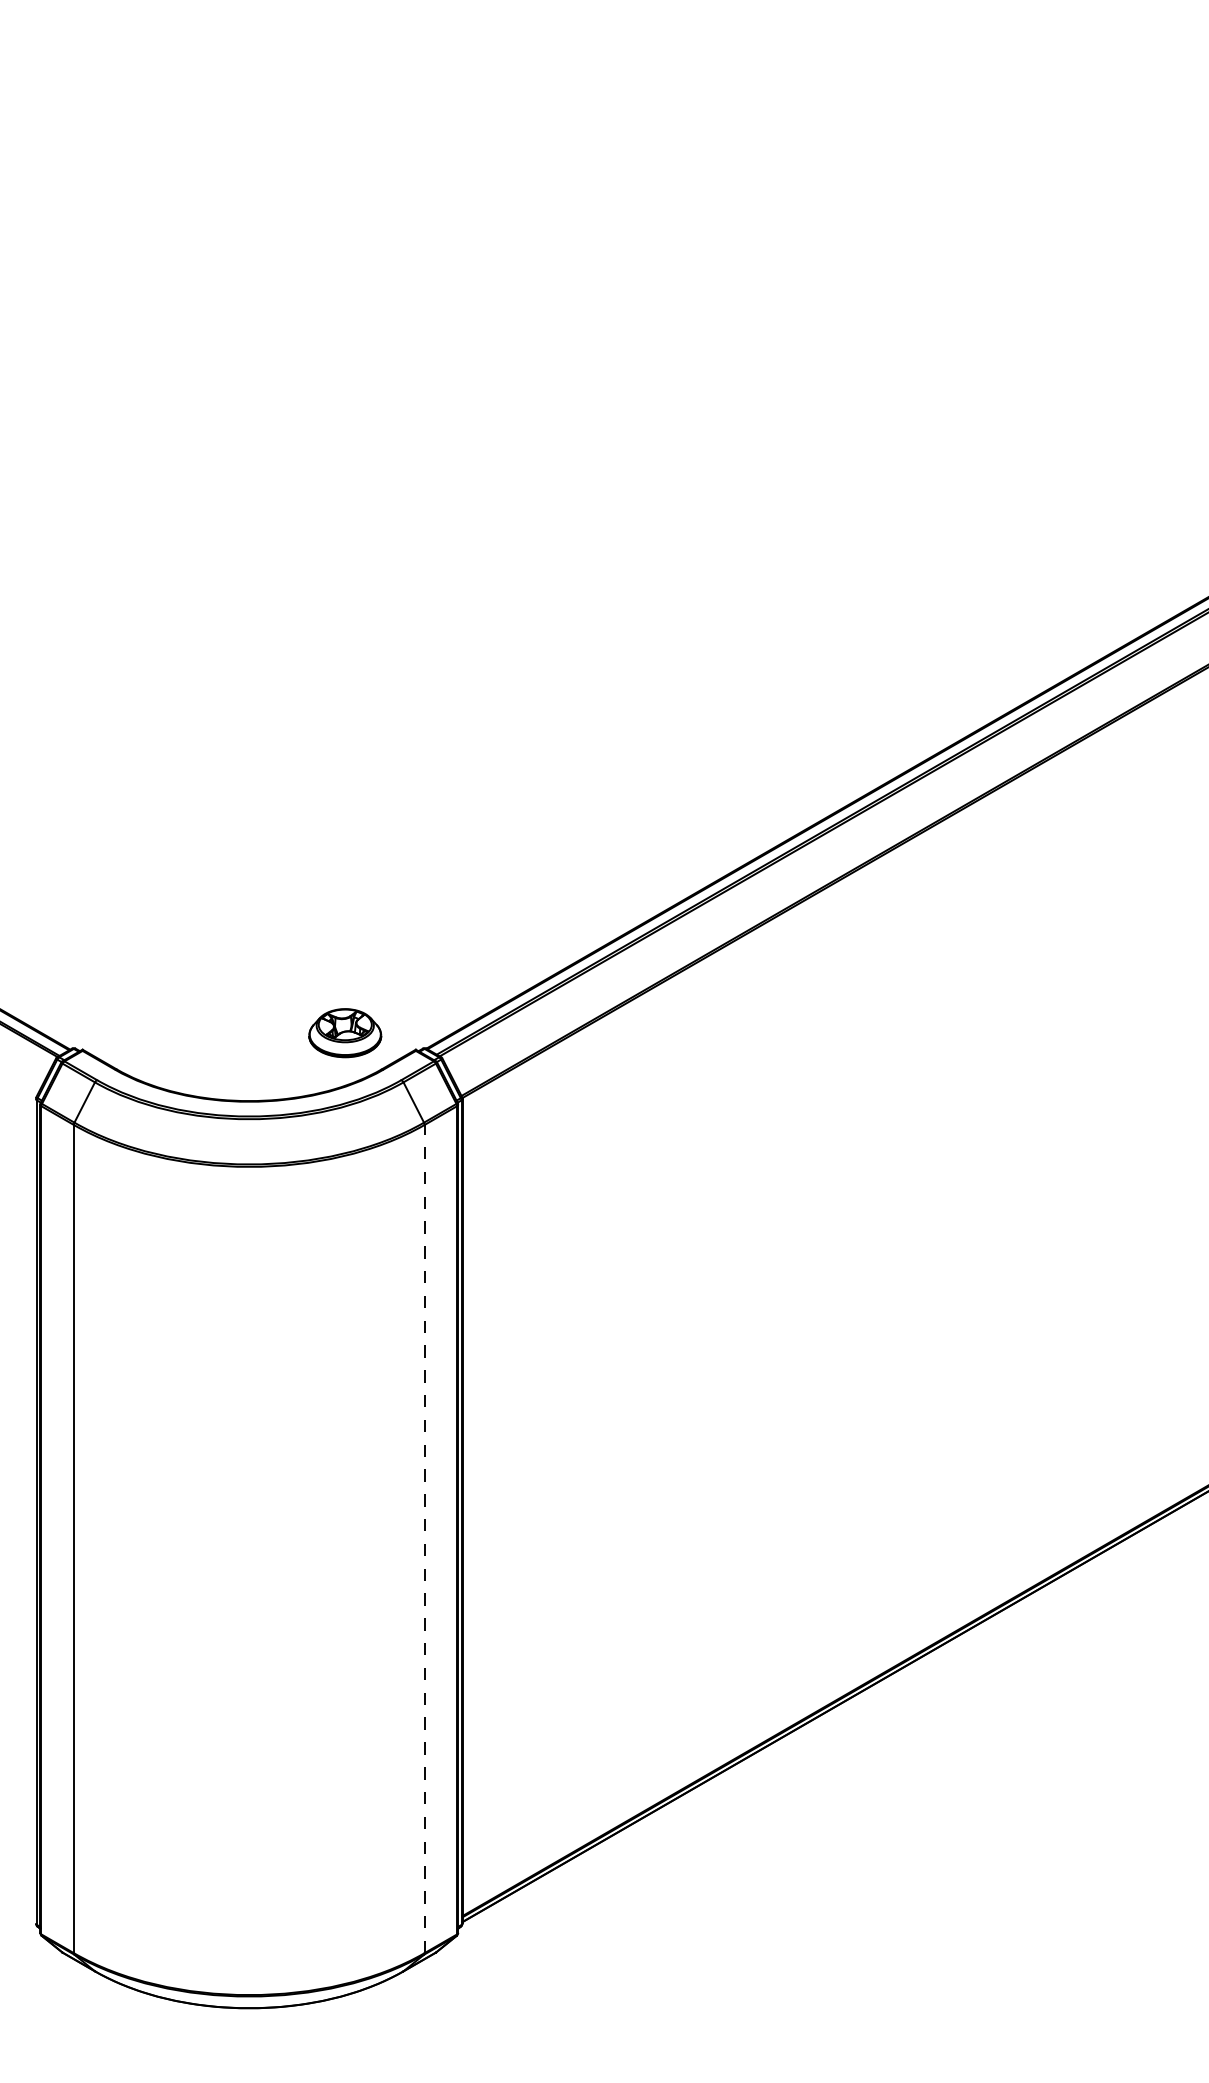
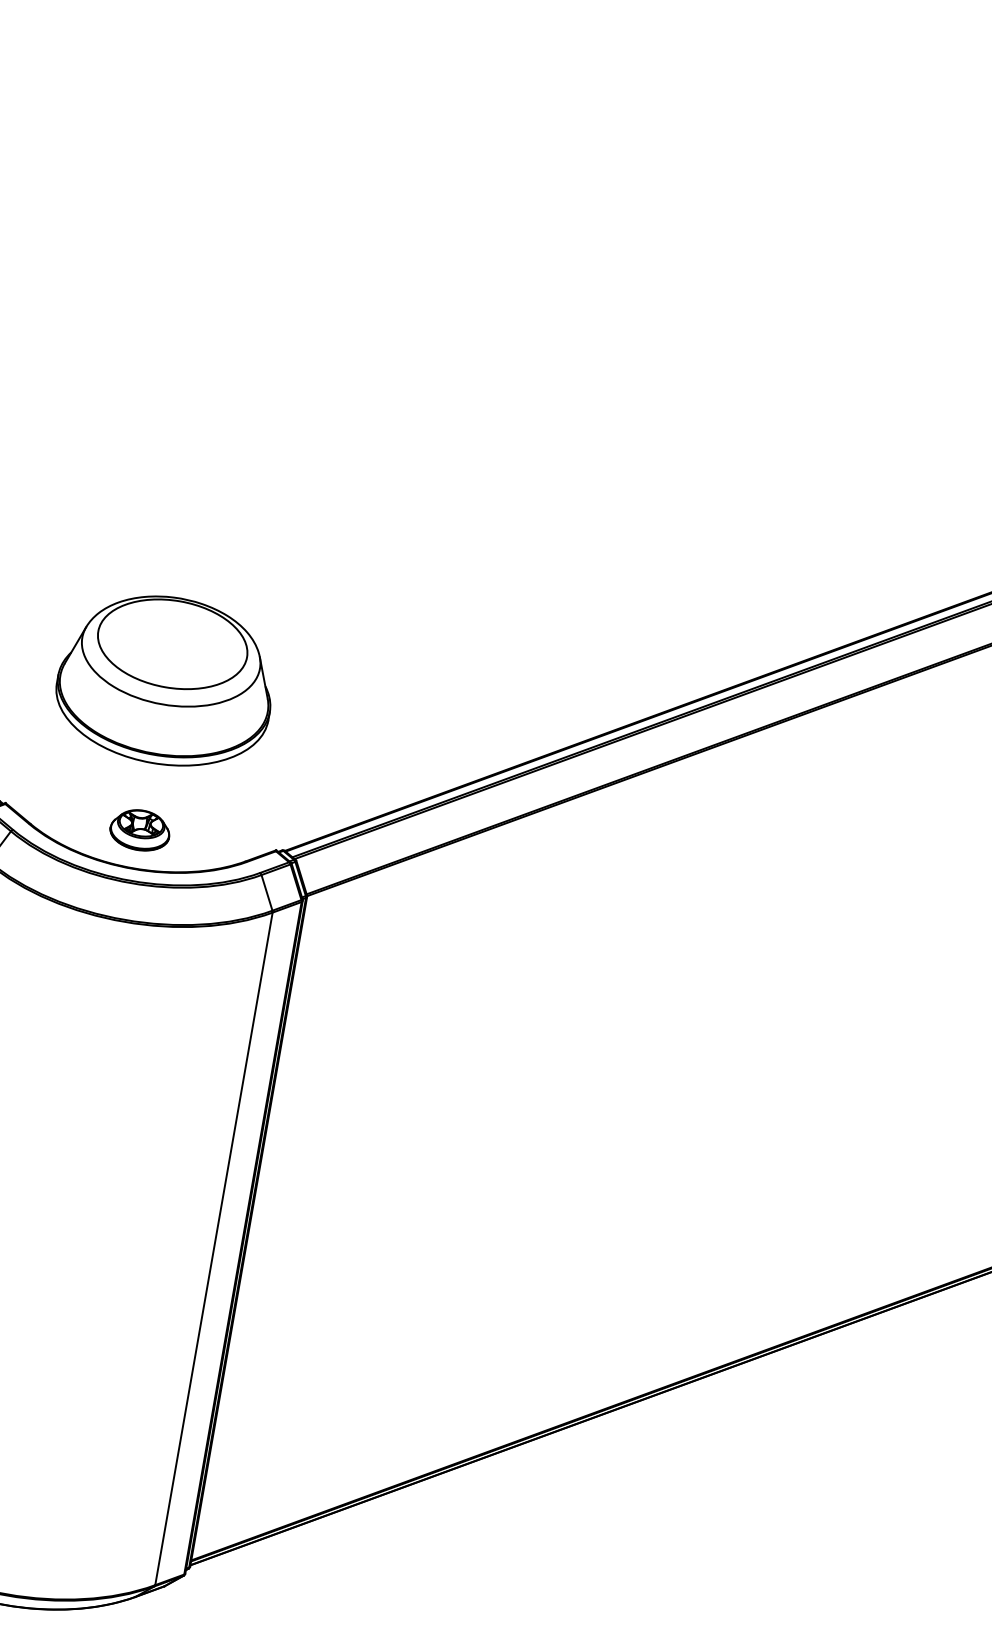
part: (249, 870) -> (166, 681), added
part: (345, 1033) -> (140, 830), moved
line: (424, 1538) -> (213, 1248), dashed -> solid

